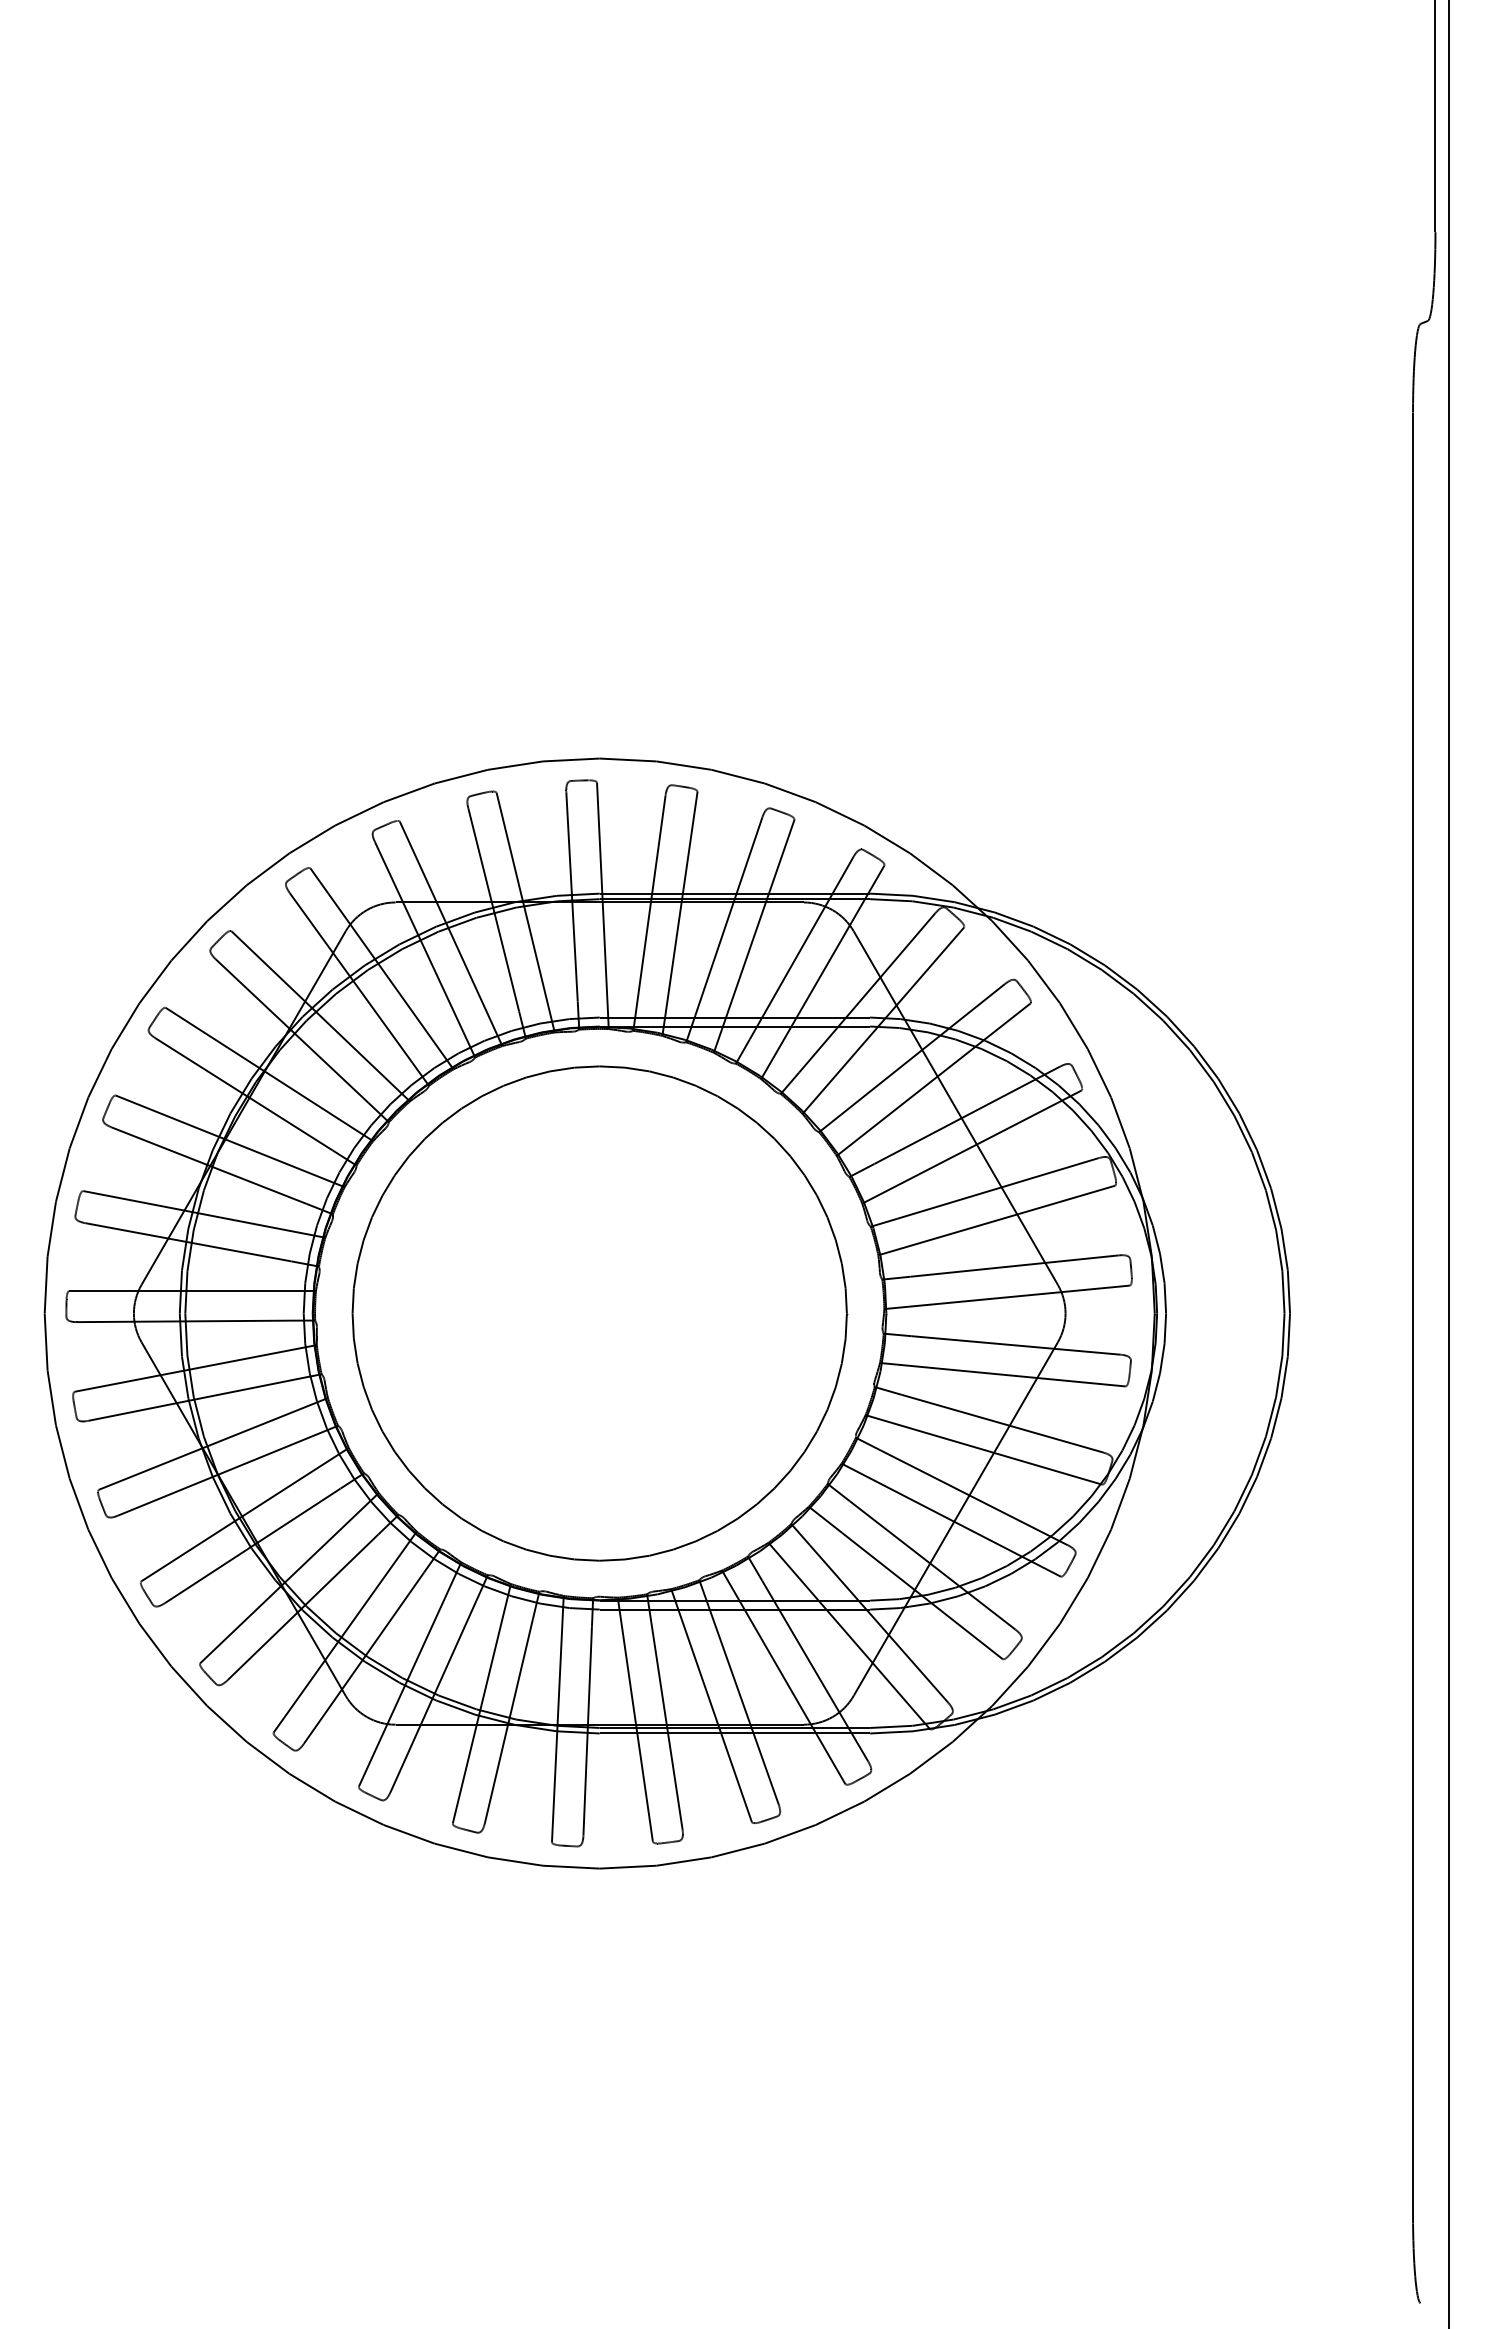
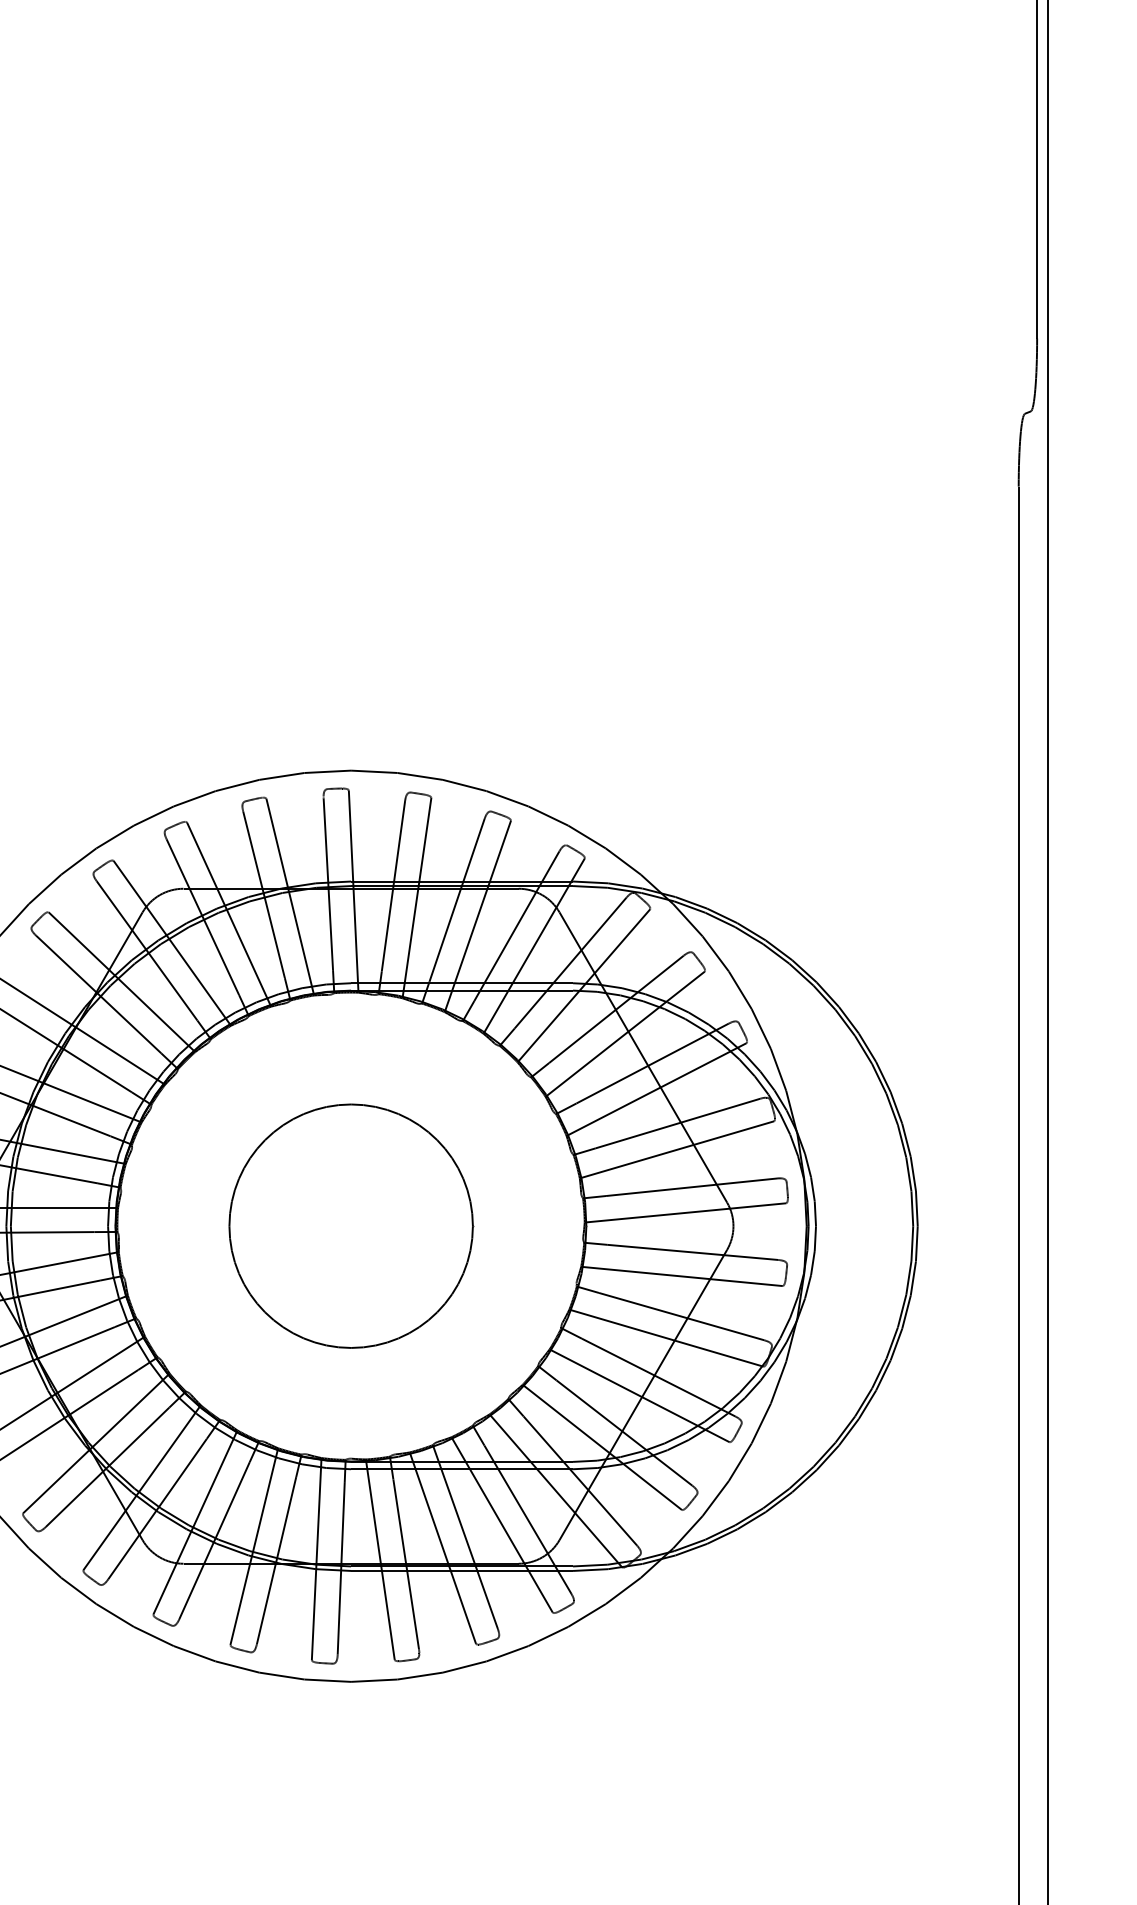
part: (599, 1313) -> (350, 1226), size x0.6

